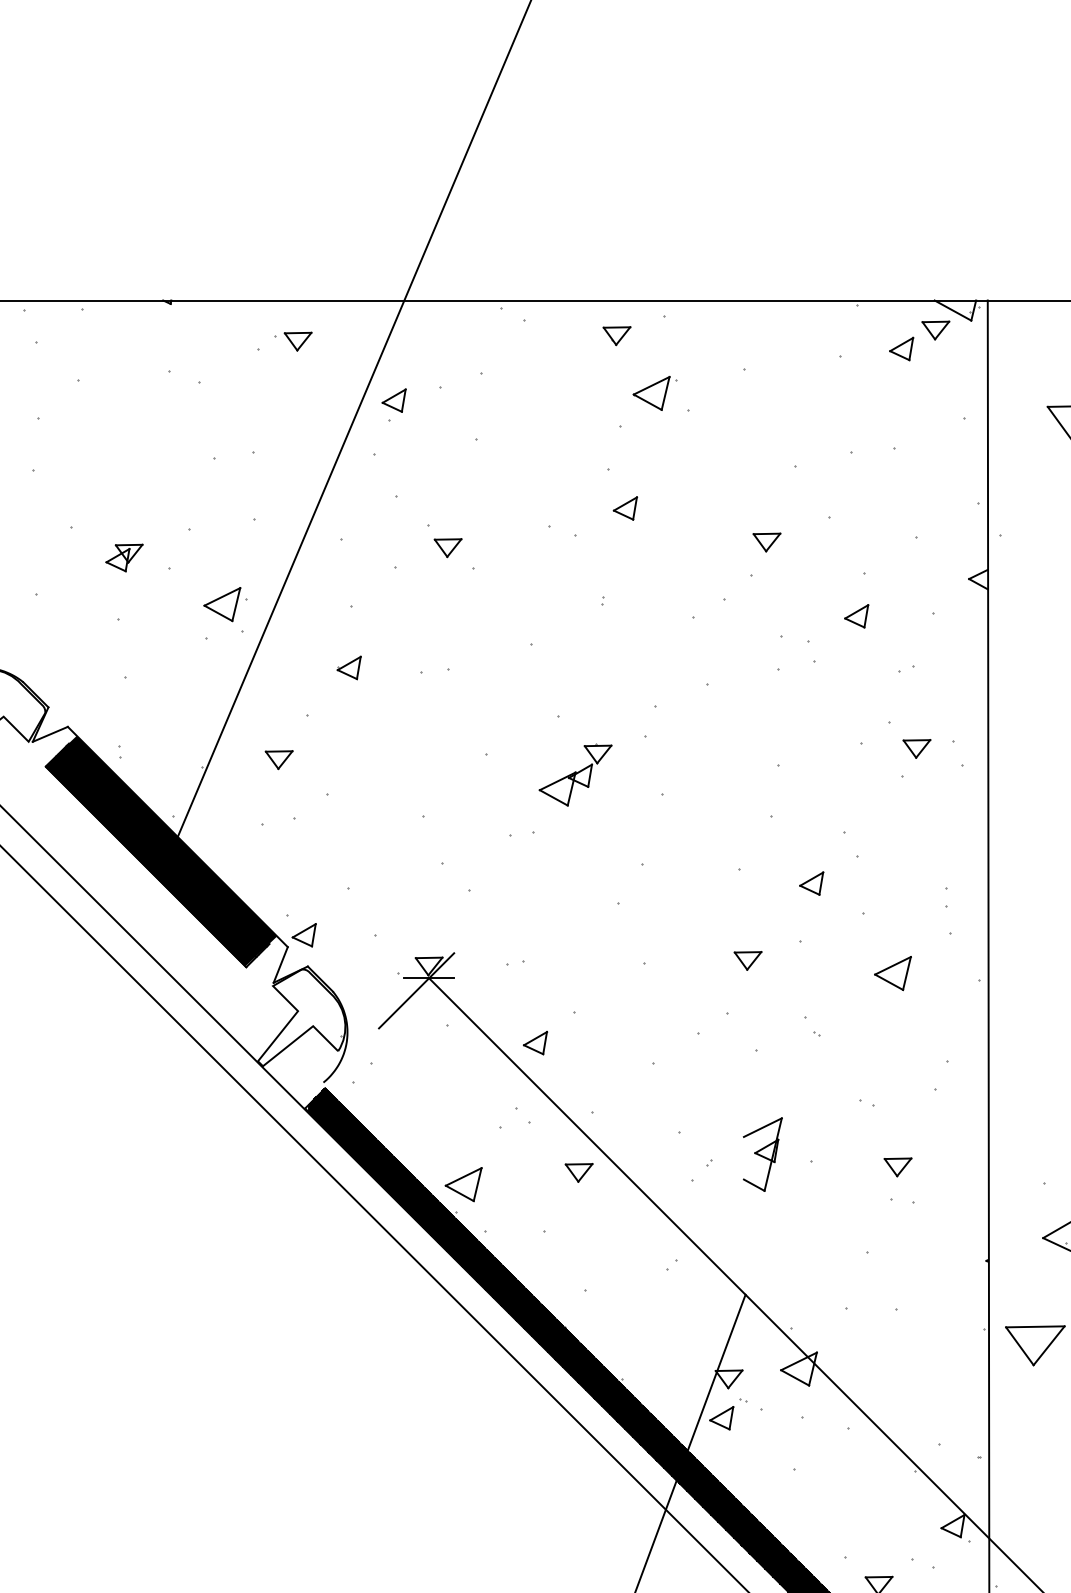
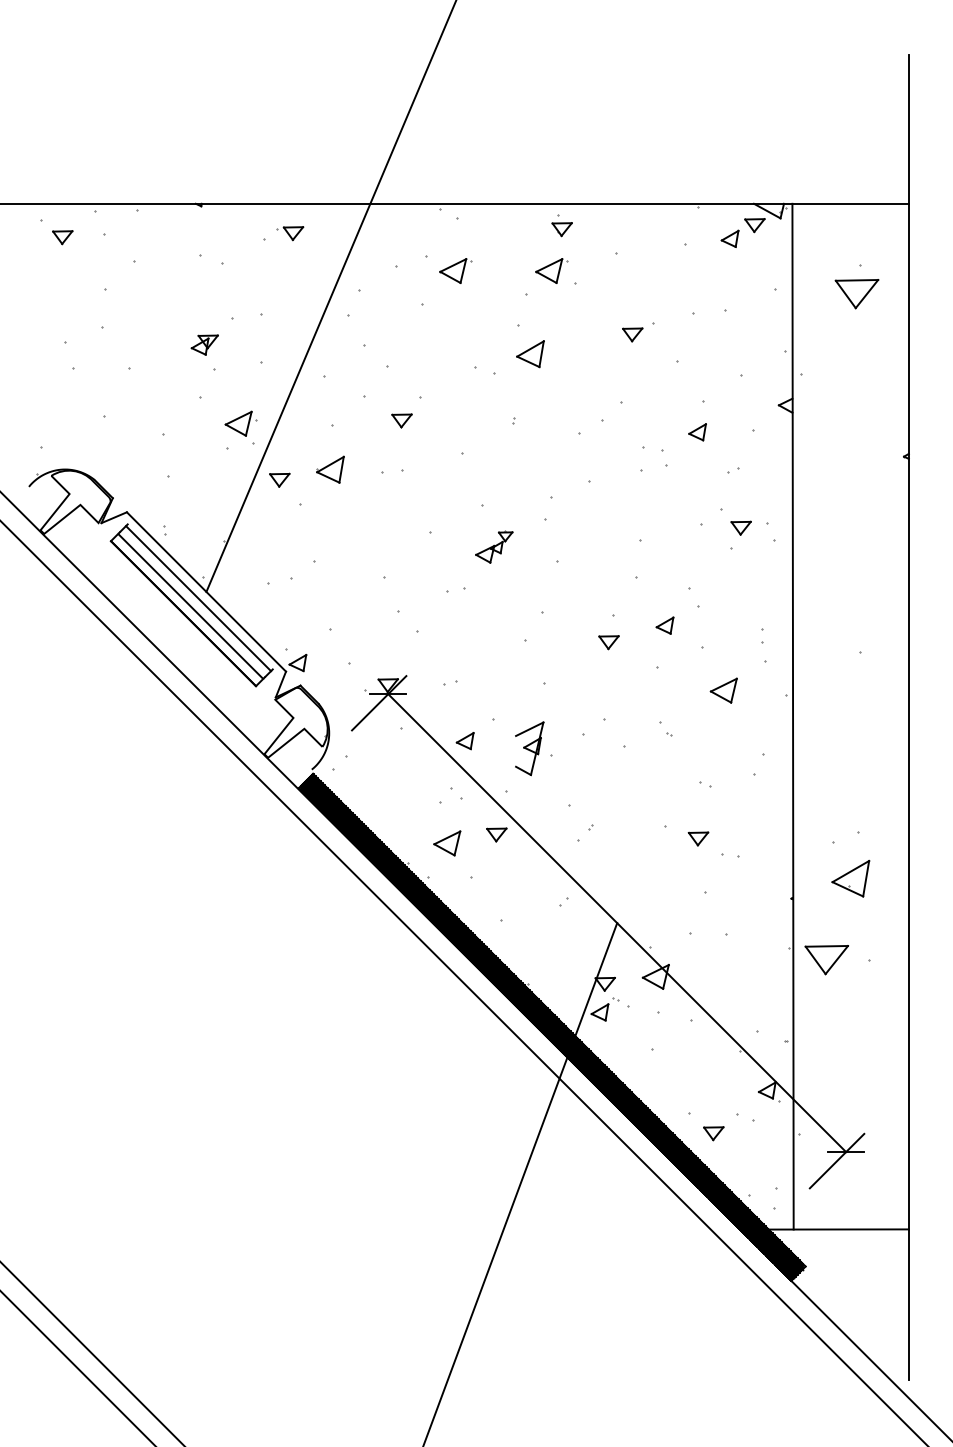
part: (616, 336) -> (561, 229), moved
part: (522, 392) -> (455, 270), added
part: (393, 400) -> (362, 276), removed
part: (624, 508) -> (529, 354), size x1.6
part: (766, 541) -> (632, 334), moved
part: (447, 547) -> (401, 420), moved
part: (123, 557) -> (204, 344), moved
part: (349, 667) -> (330, 469), size x1.6
part: (278, 758) -> (279, 479), moved
part: (575, 775) -> (494, 547), size x0.7
fill: (161, 850) -> (194, 601), removed
part: (747, 960) -> (608, 642), moved
part: (762, 1154) -> (529, 748), moved
part: (898, 1166) -> (698, 838), moved
part: (463, 1184) -> (447, 843), moved

